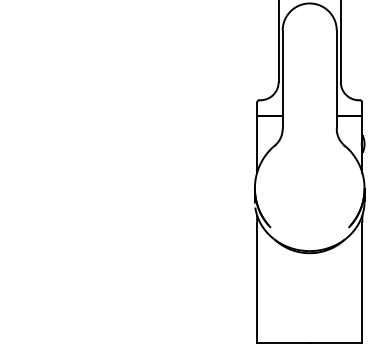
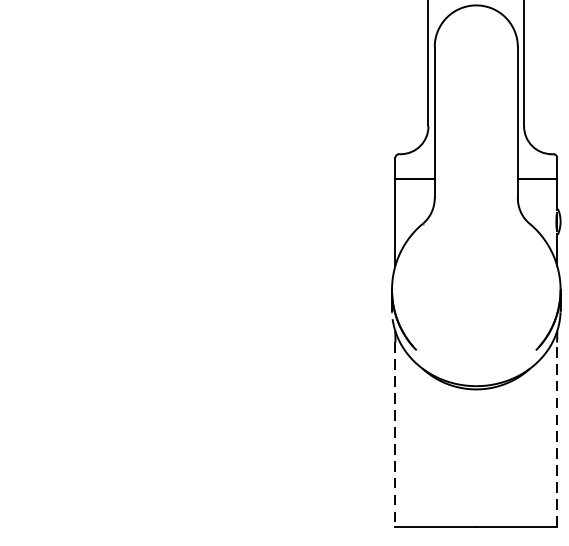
line: (257, 282) -> (395, 434), solid -> dashed
line: (362, 282) -> (557, 434), solid -> dashed

